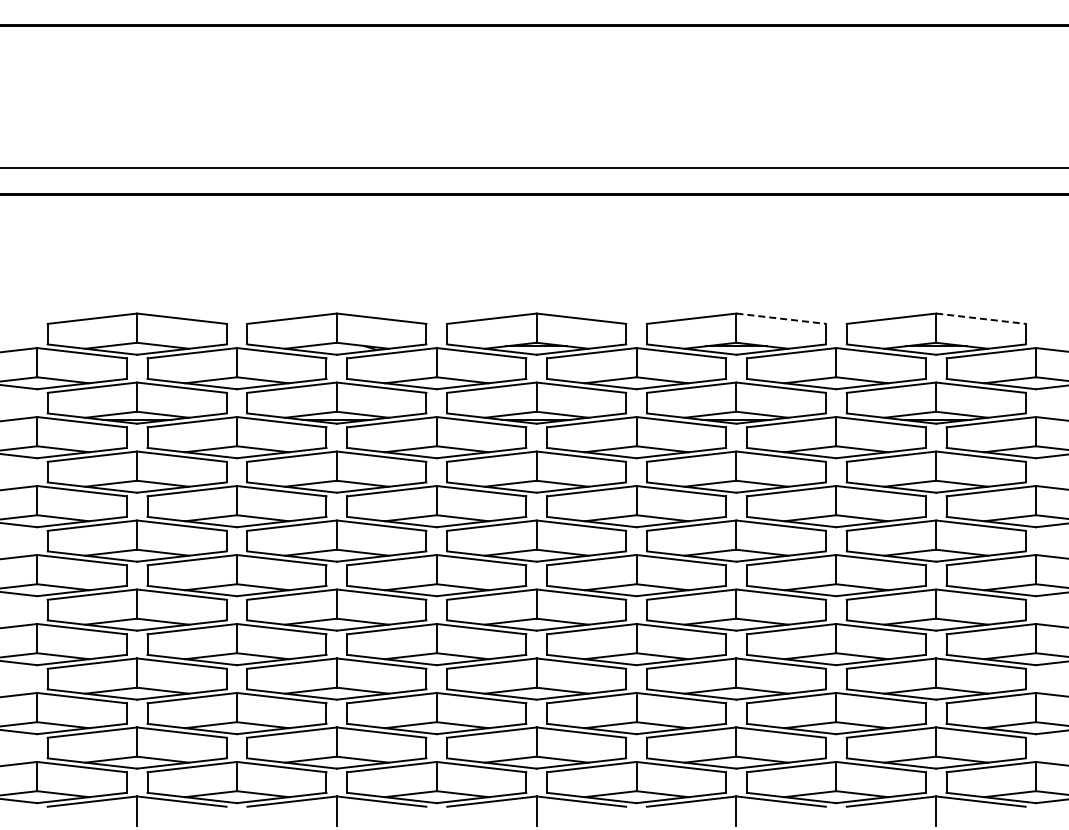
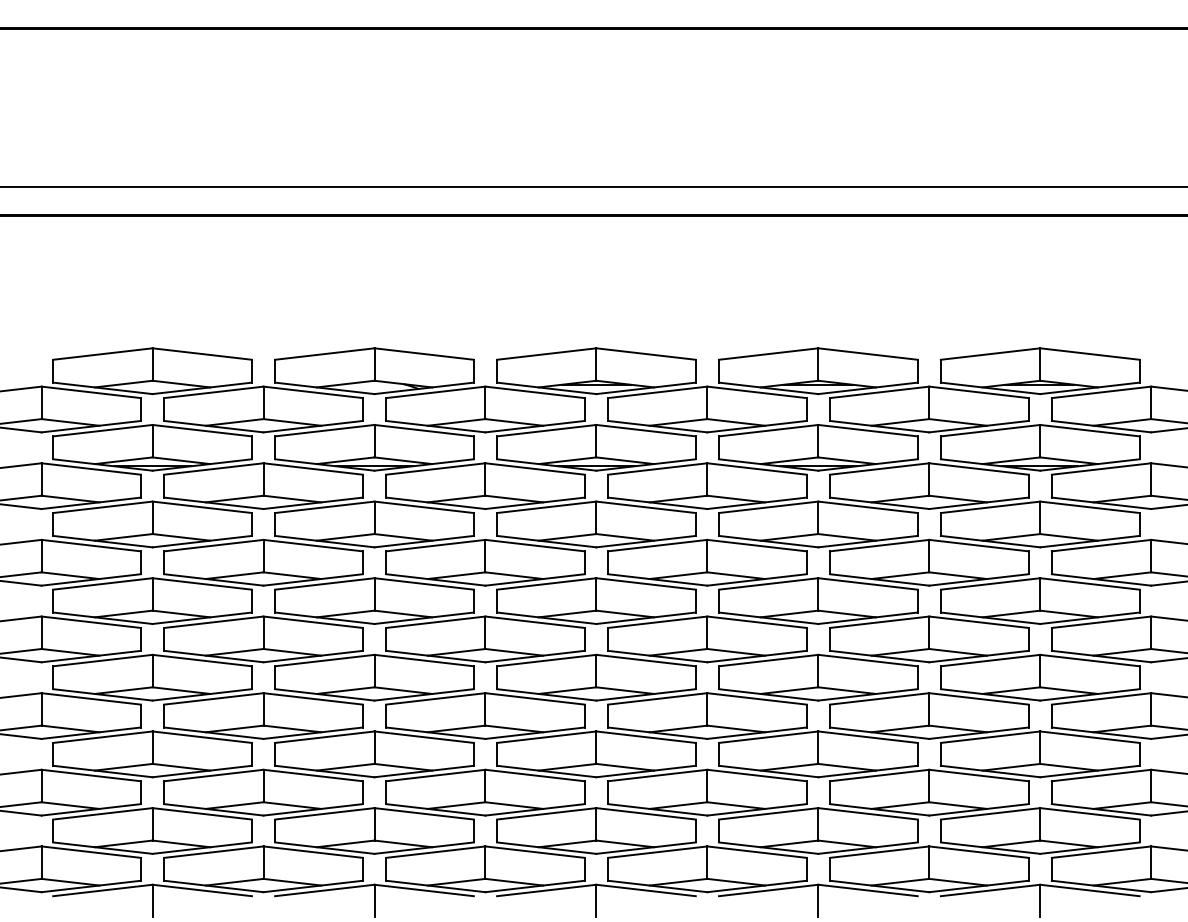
line: (781, 318) -> (868, 353), dashed -> solid
line: (981, 318) -> (1090, 353), dashed -> solid

